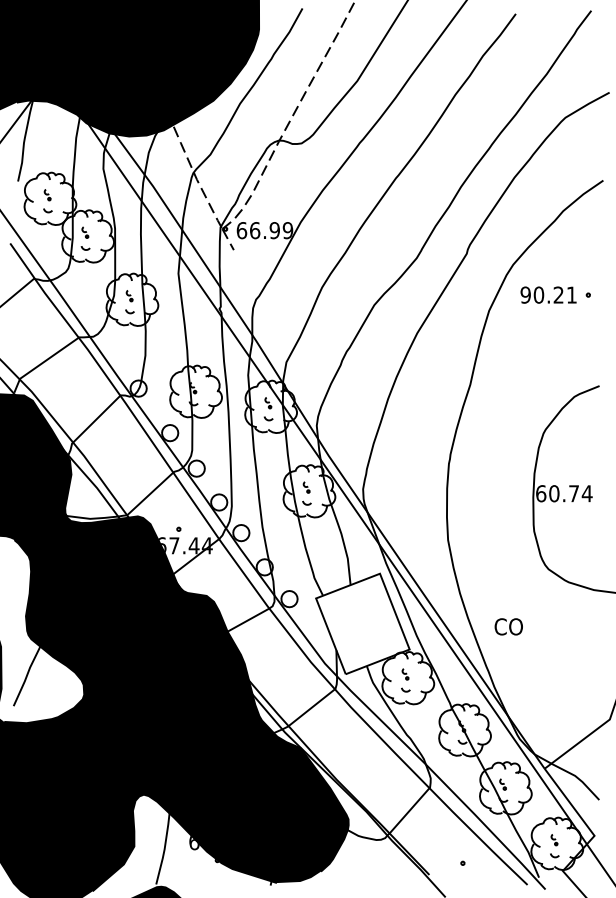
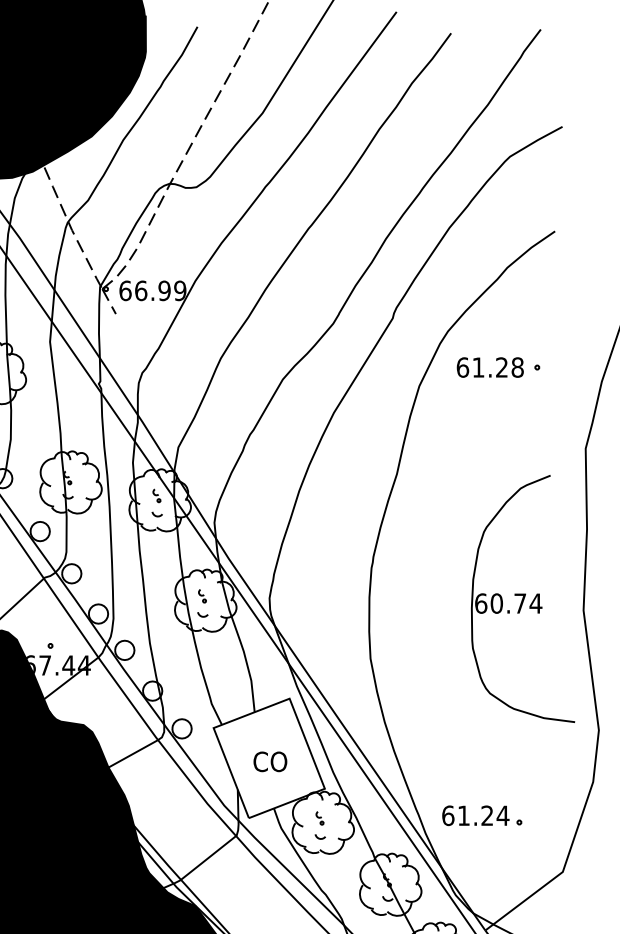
text: (548, 294) -> (489, 366), 90.21 -> 61.28
text: (508, 626) -> (270, 761), moved
part: (541, 671) -> (481, 814), added

